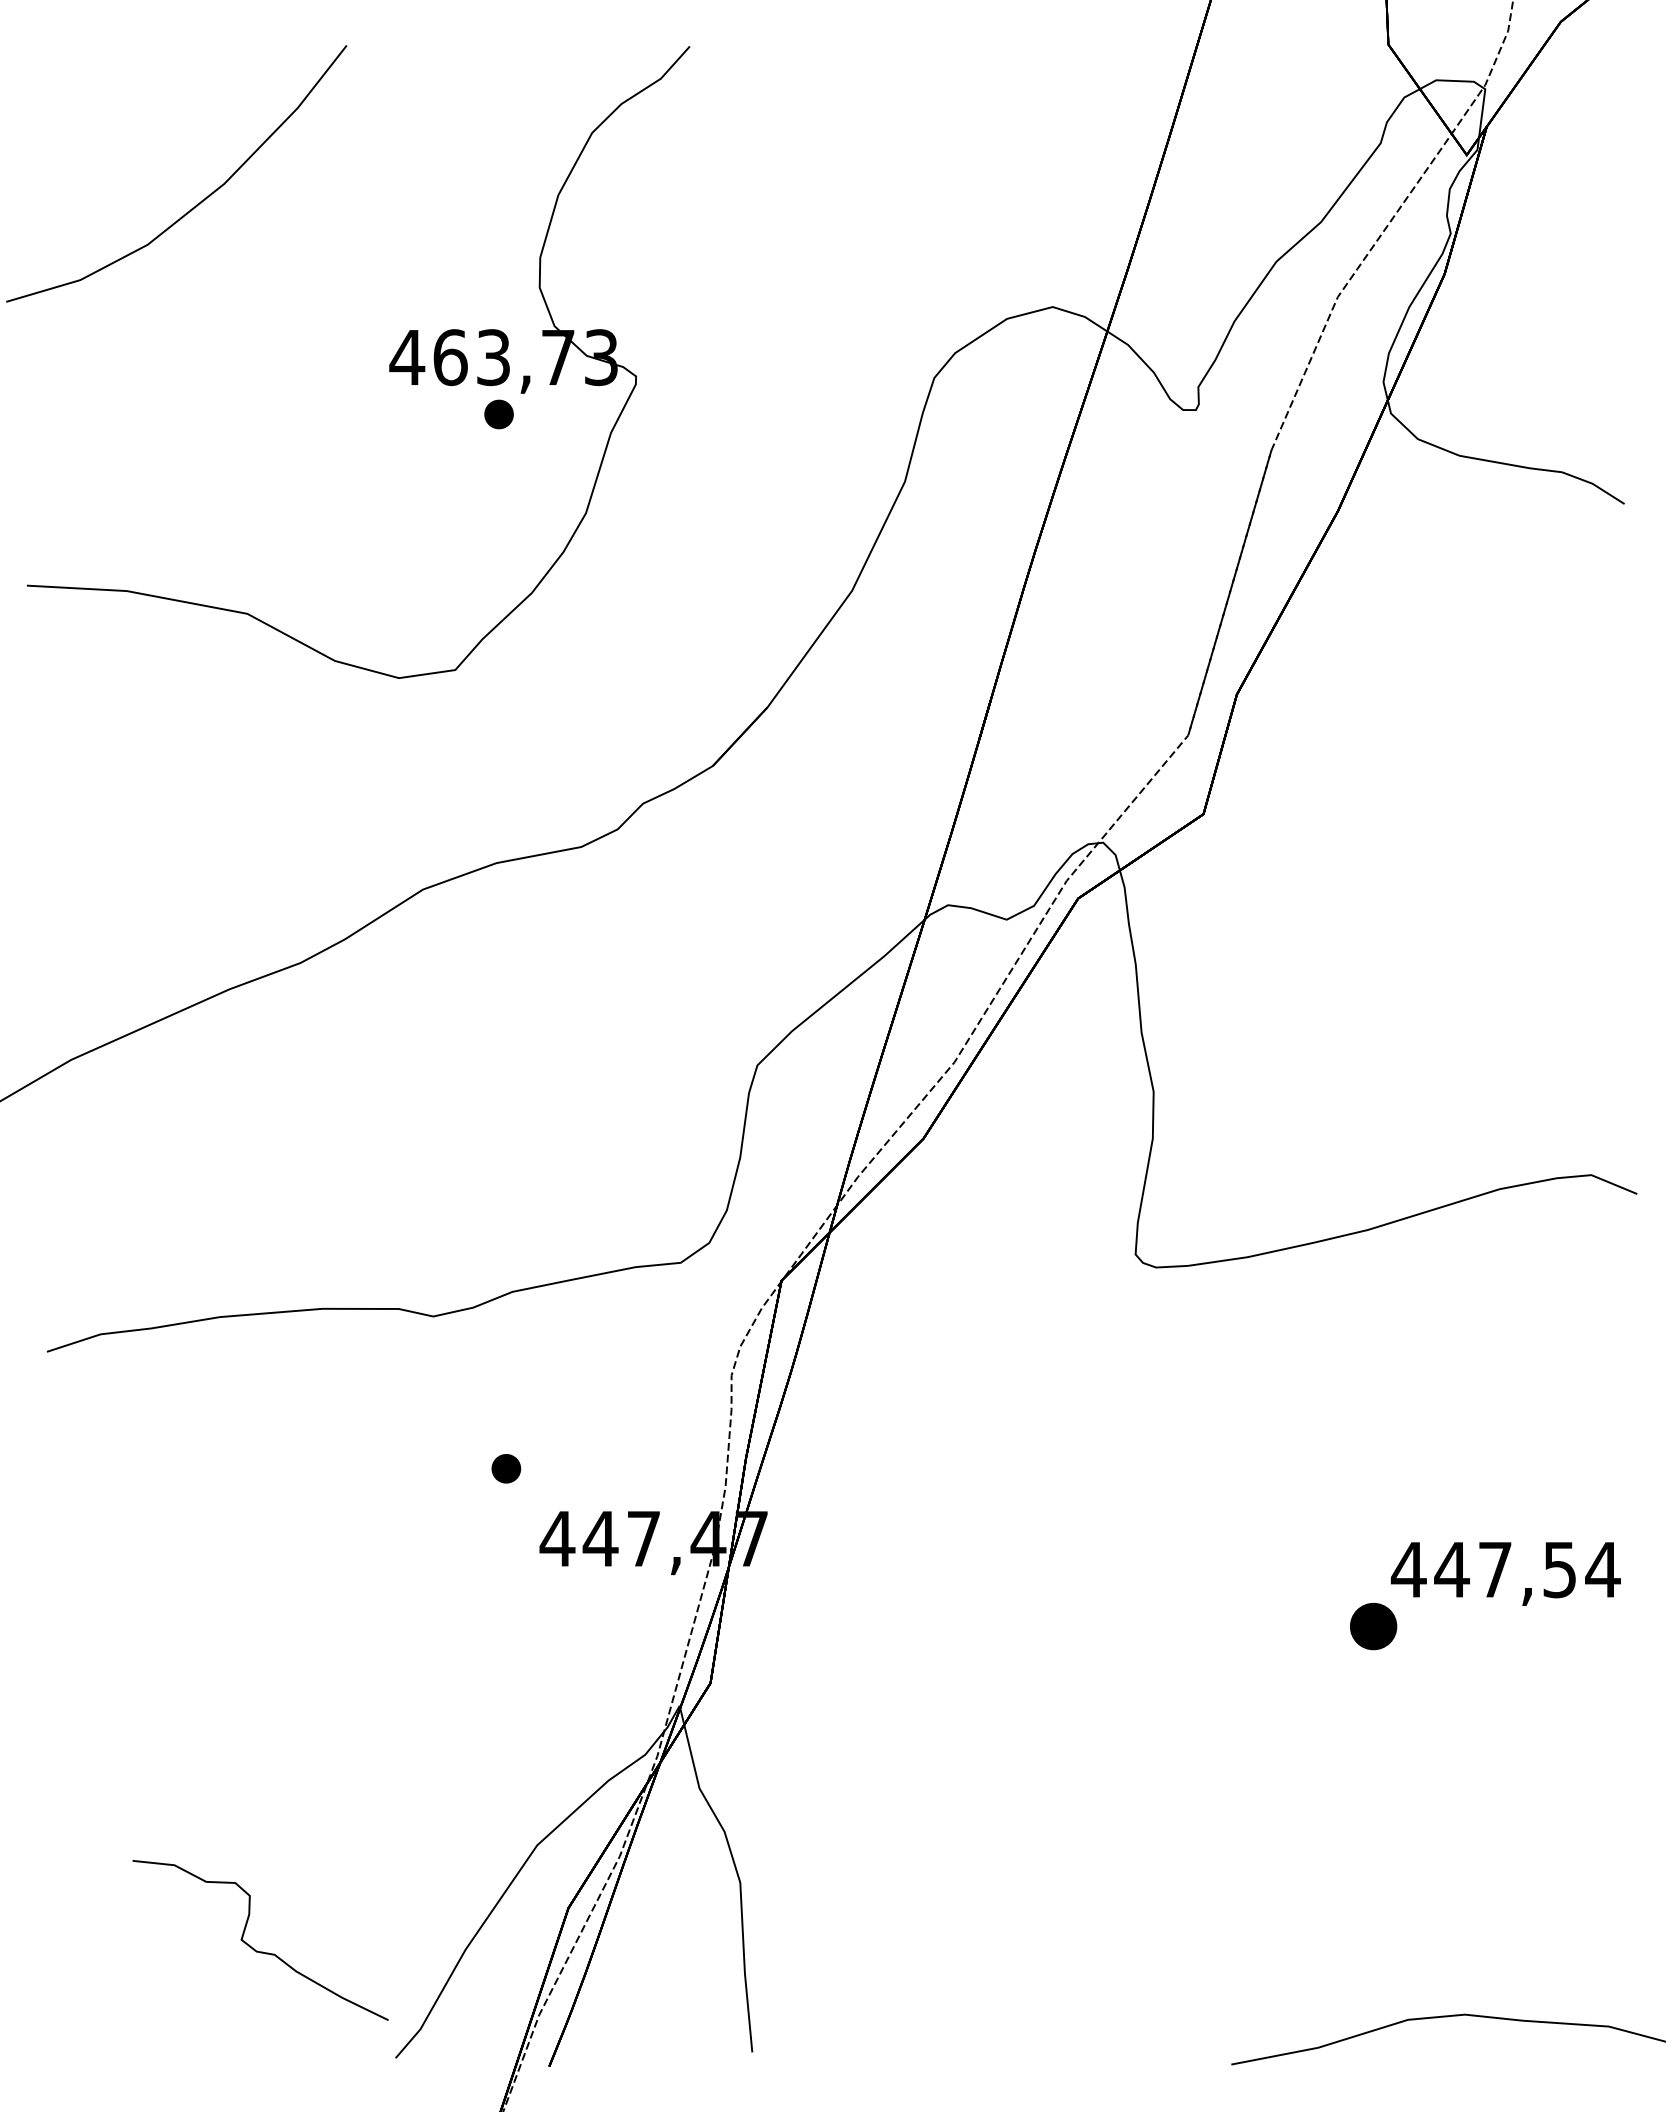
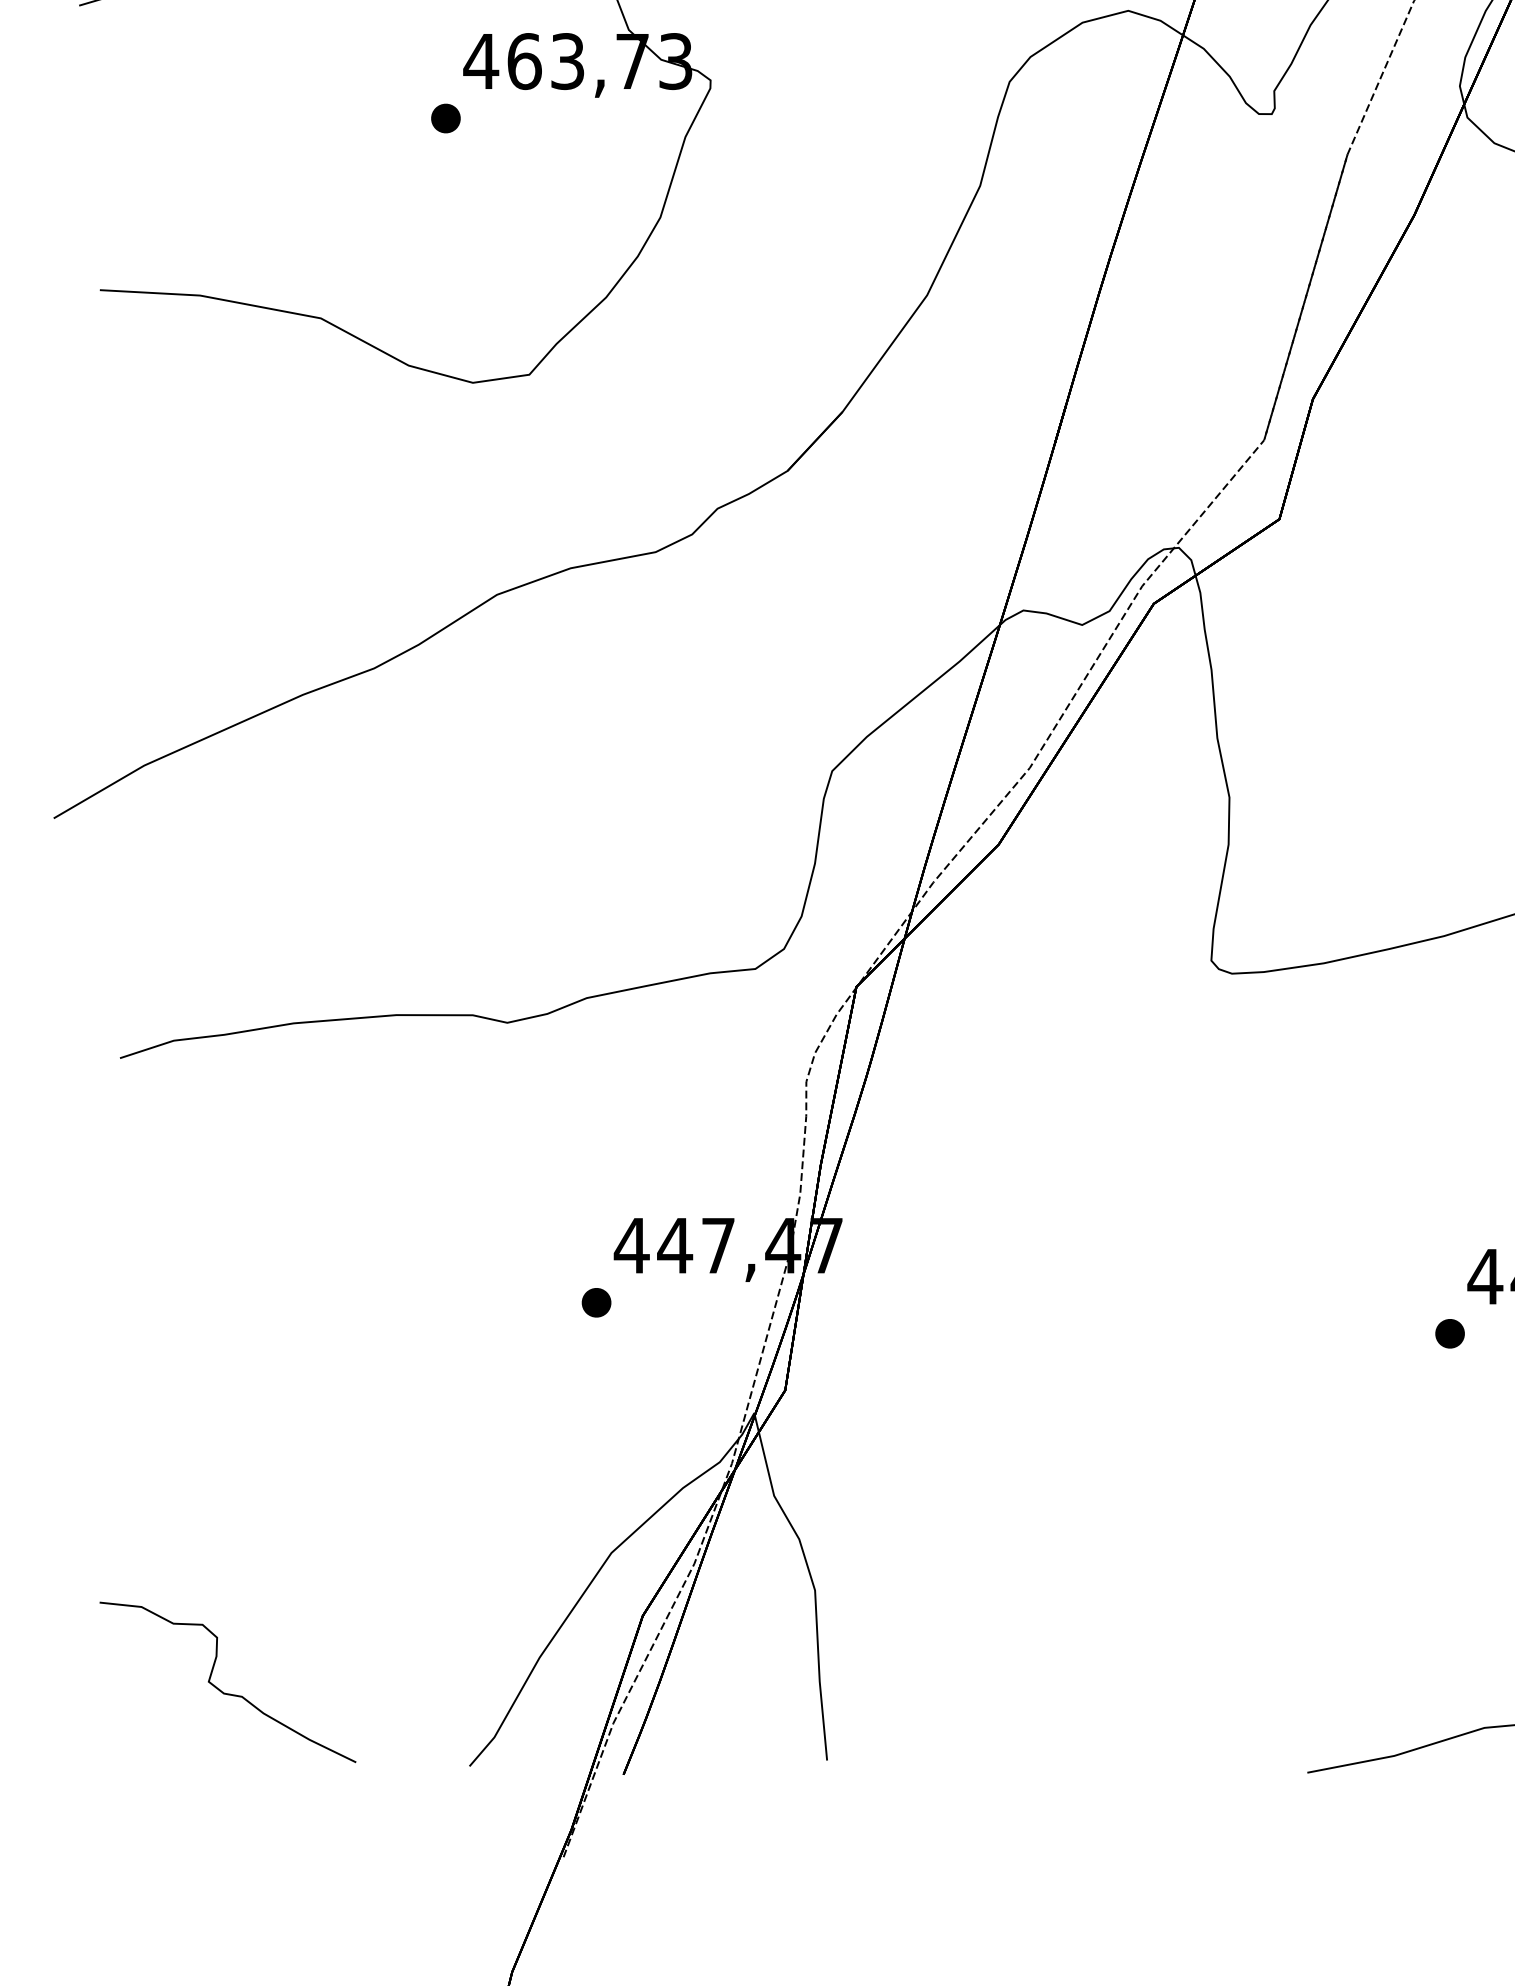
part: (498, 414) -> (445, 118), moved
part: (506, 1468) -> (596, 1302), moved
part: (1373, 1626) -> (1449, 1333), size x0.62
curve: (253, 1947) -> (220, 1689), moved

